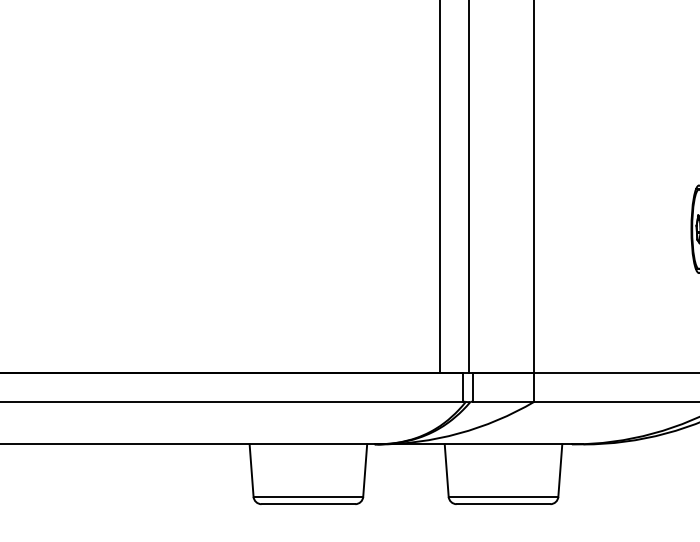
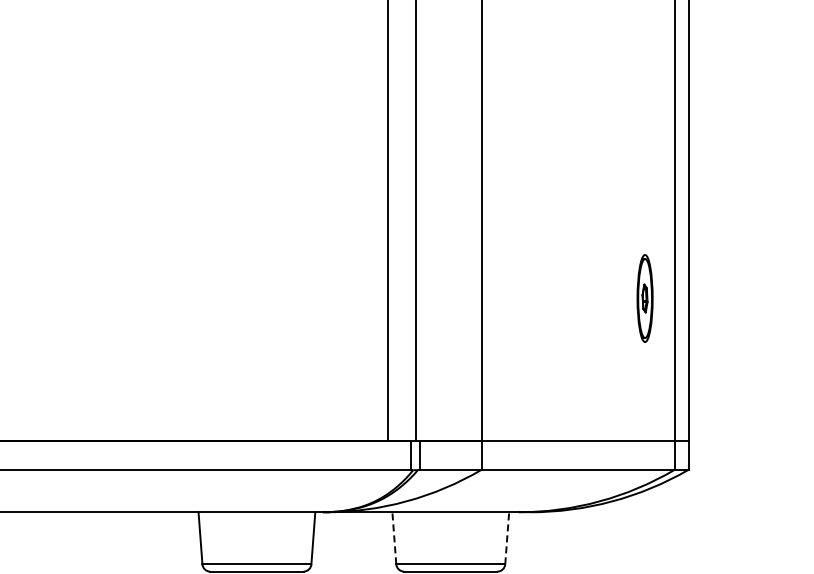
line: (446, 469) -> (394, 537), solid -> dashed
line: (560, 469) -> (507, 537), solid -> dashed

